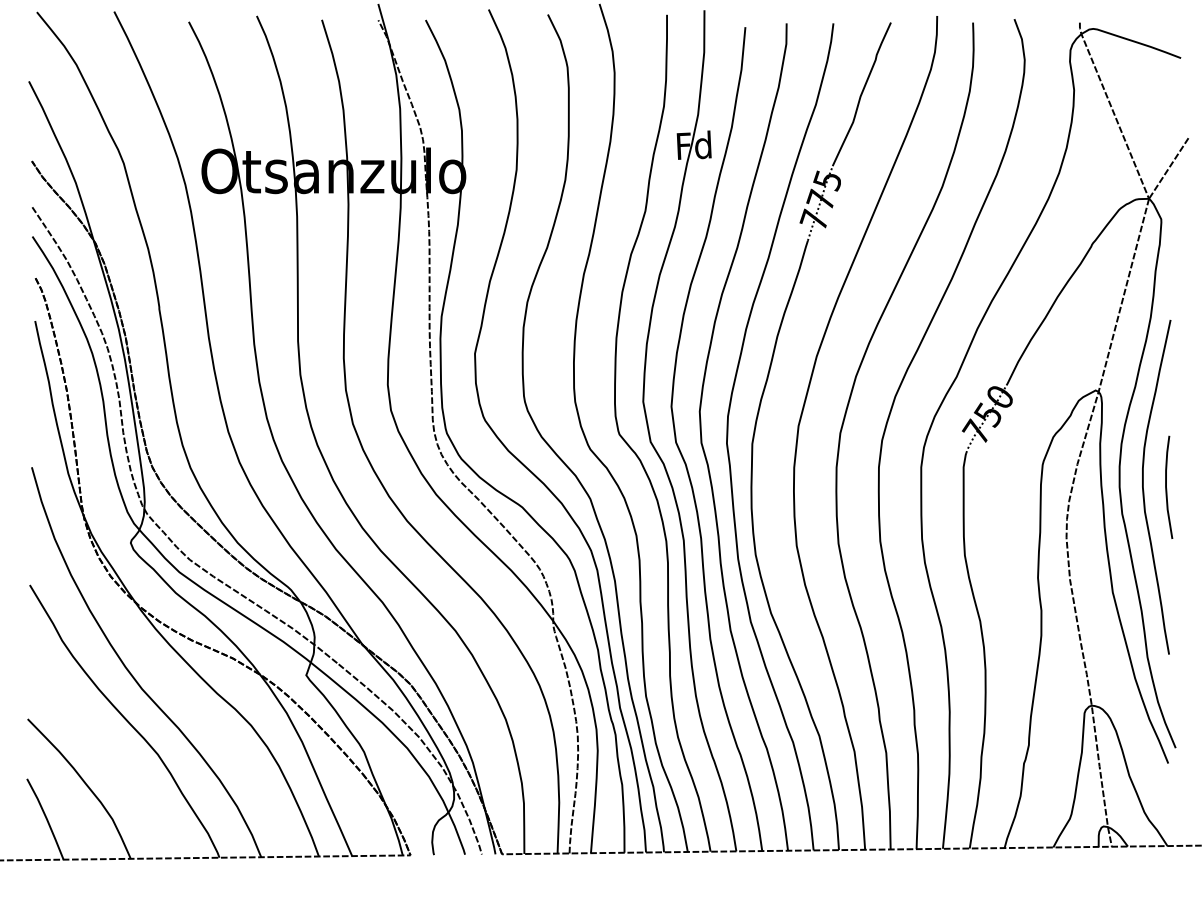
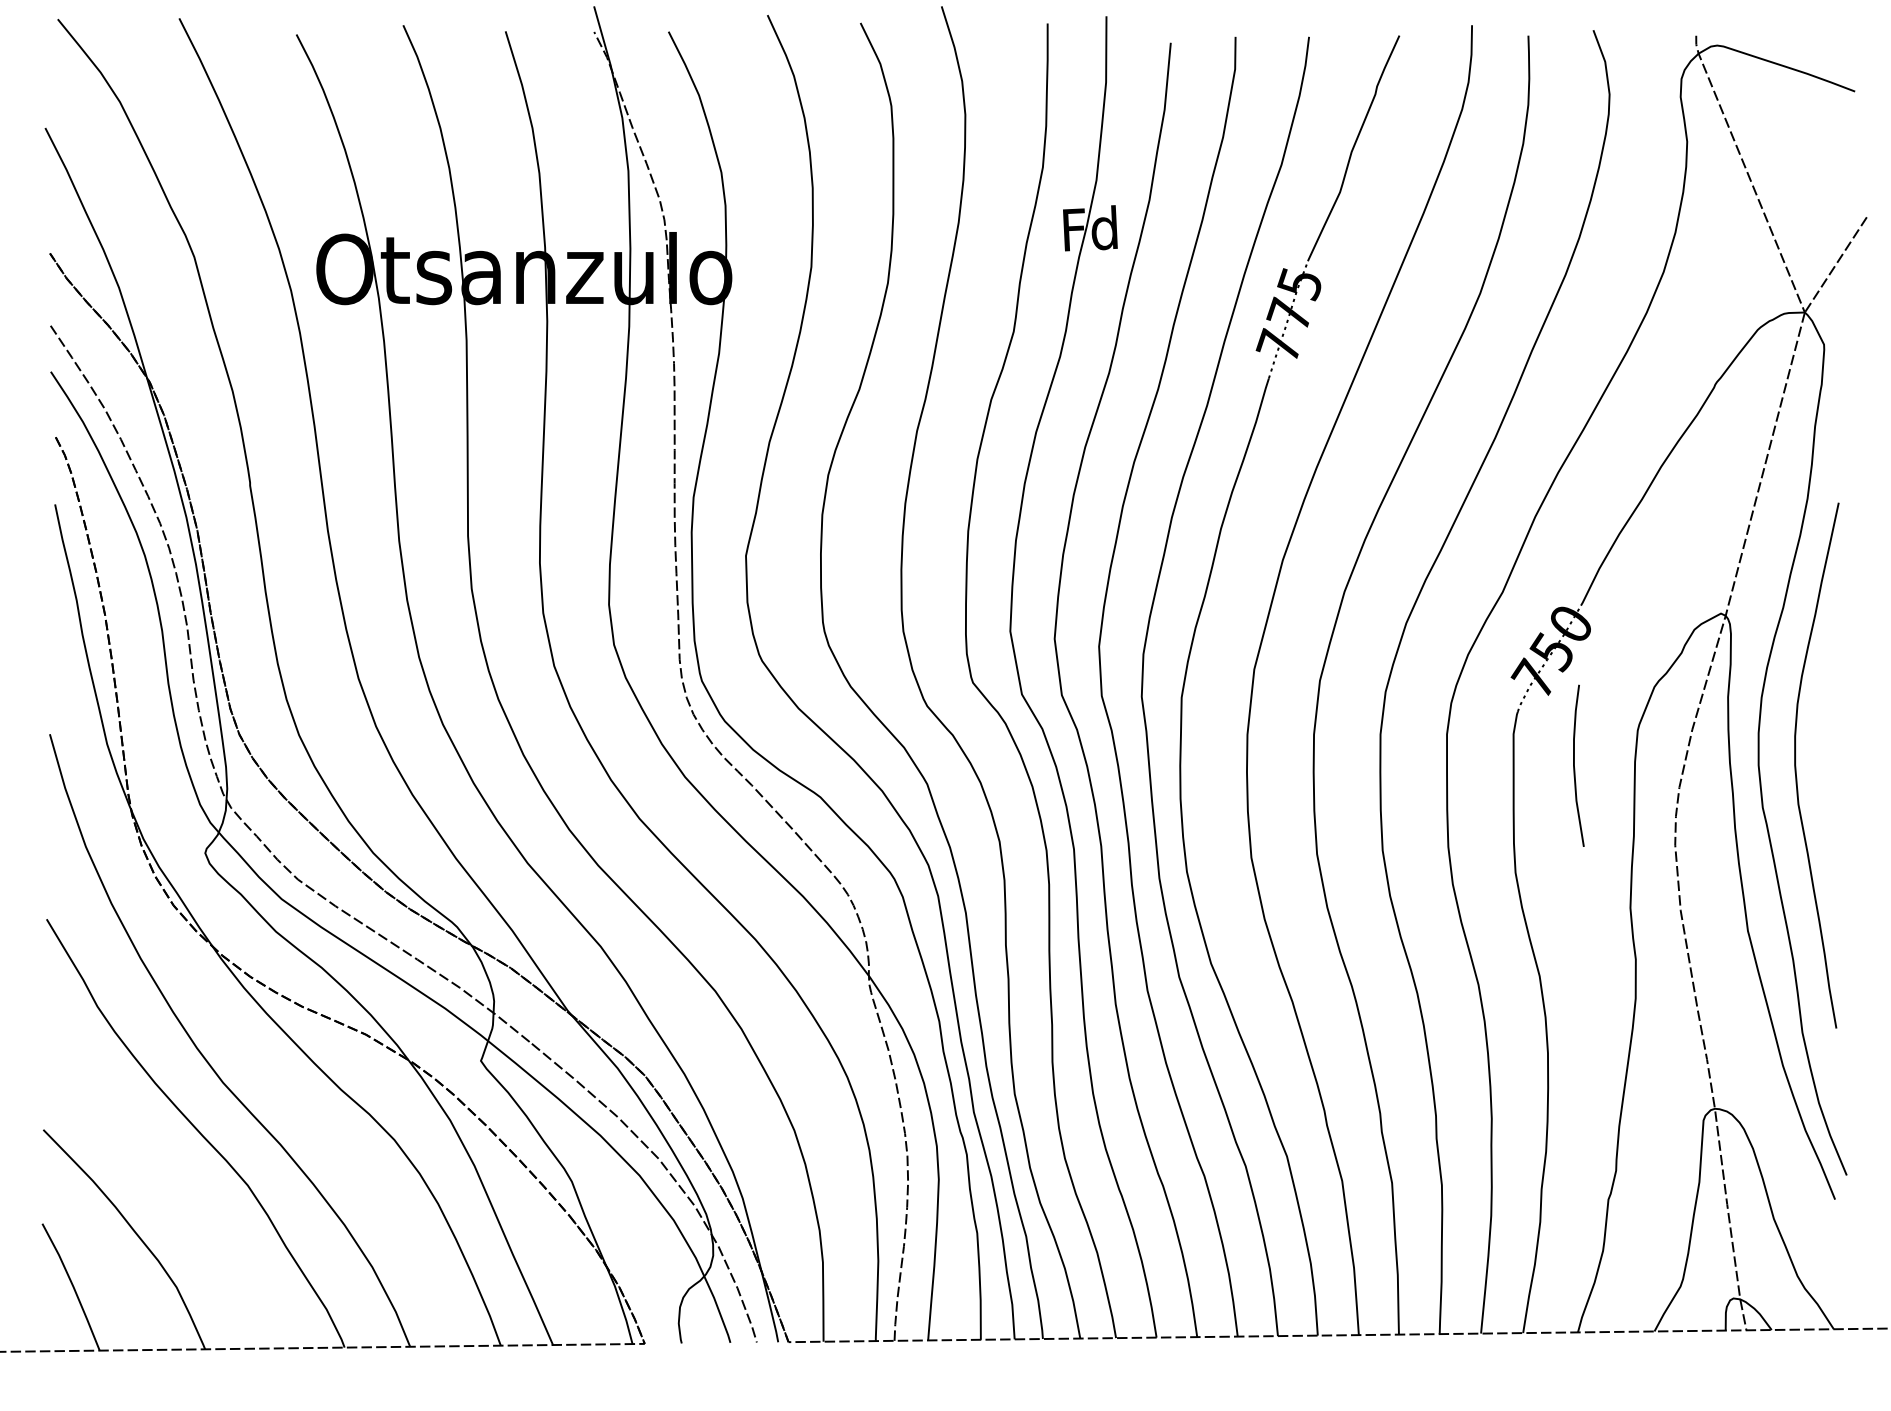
curve: (1167, 488) -> (1576, 767), moved

